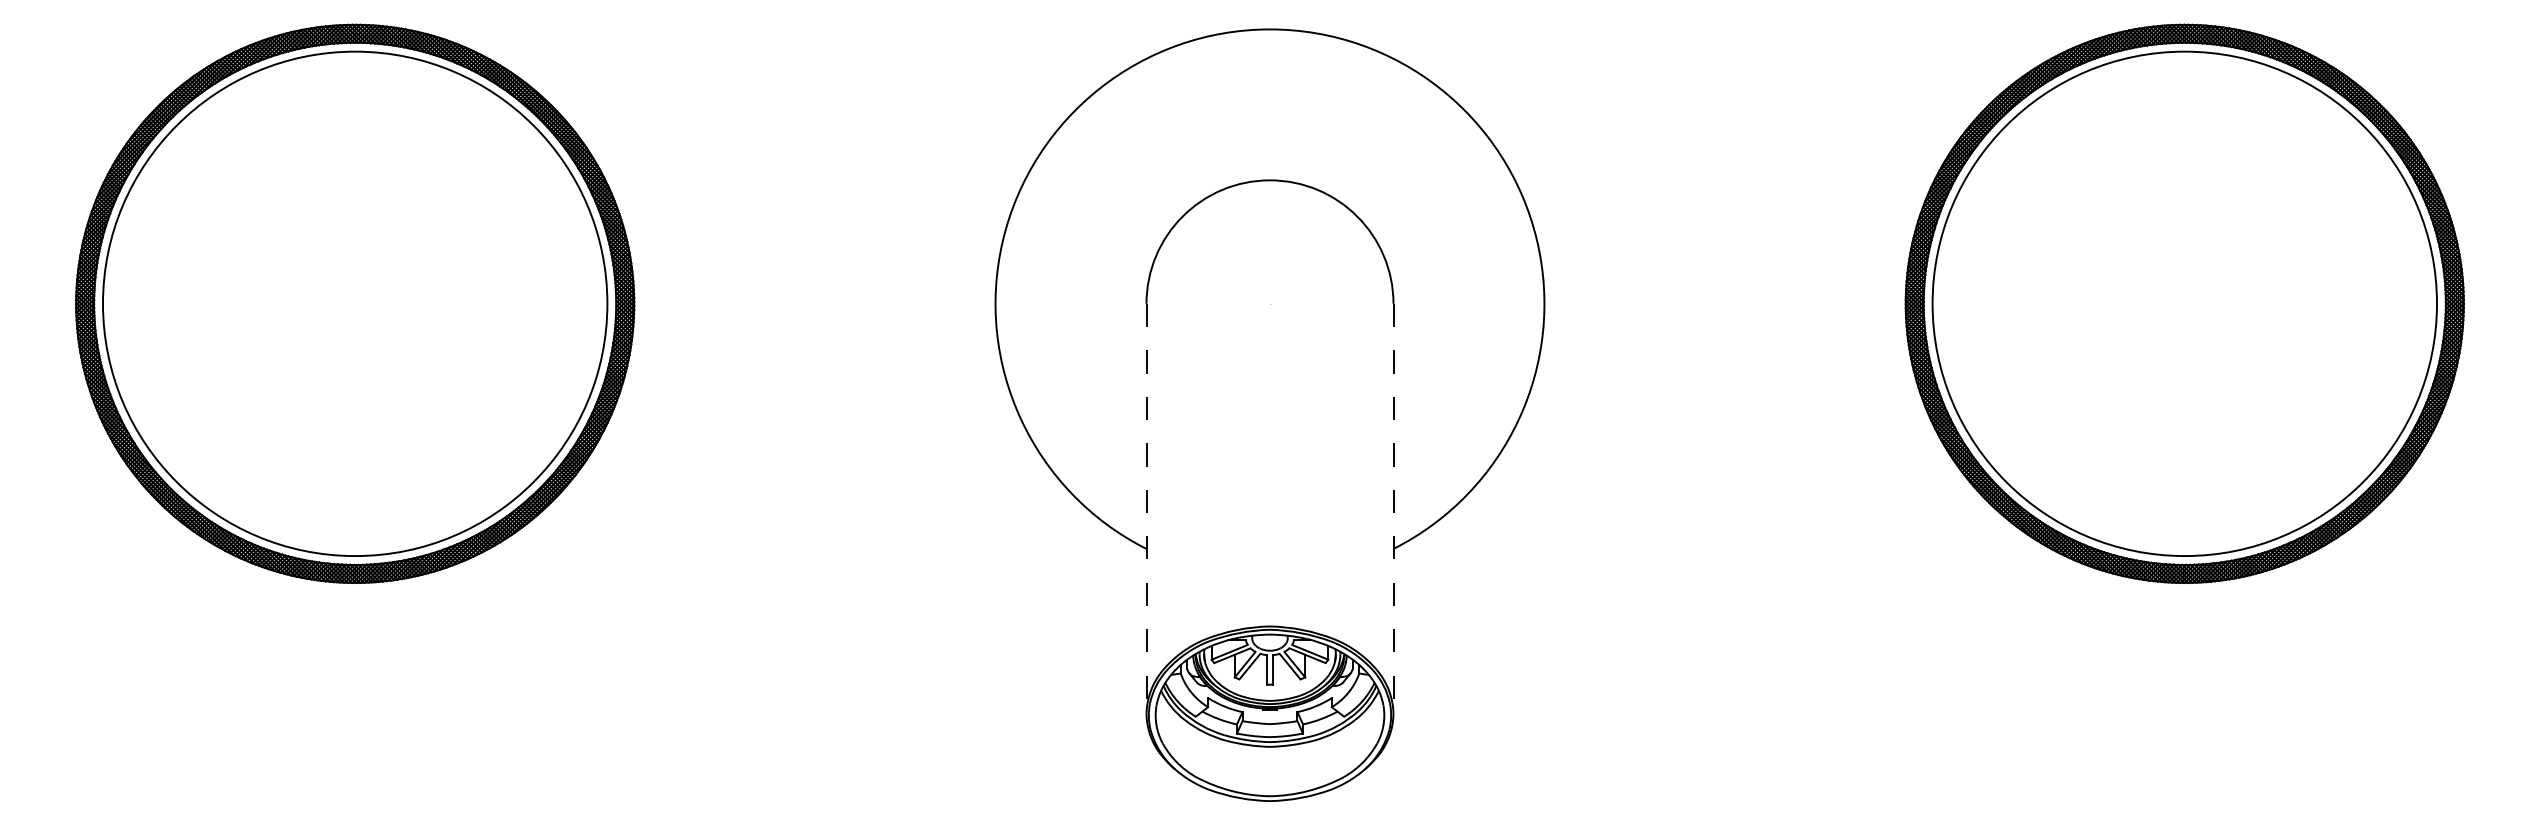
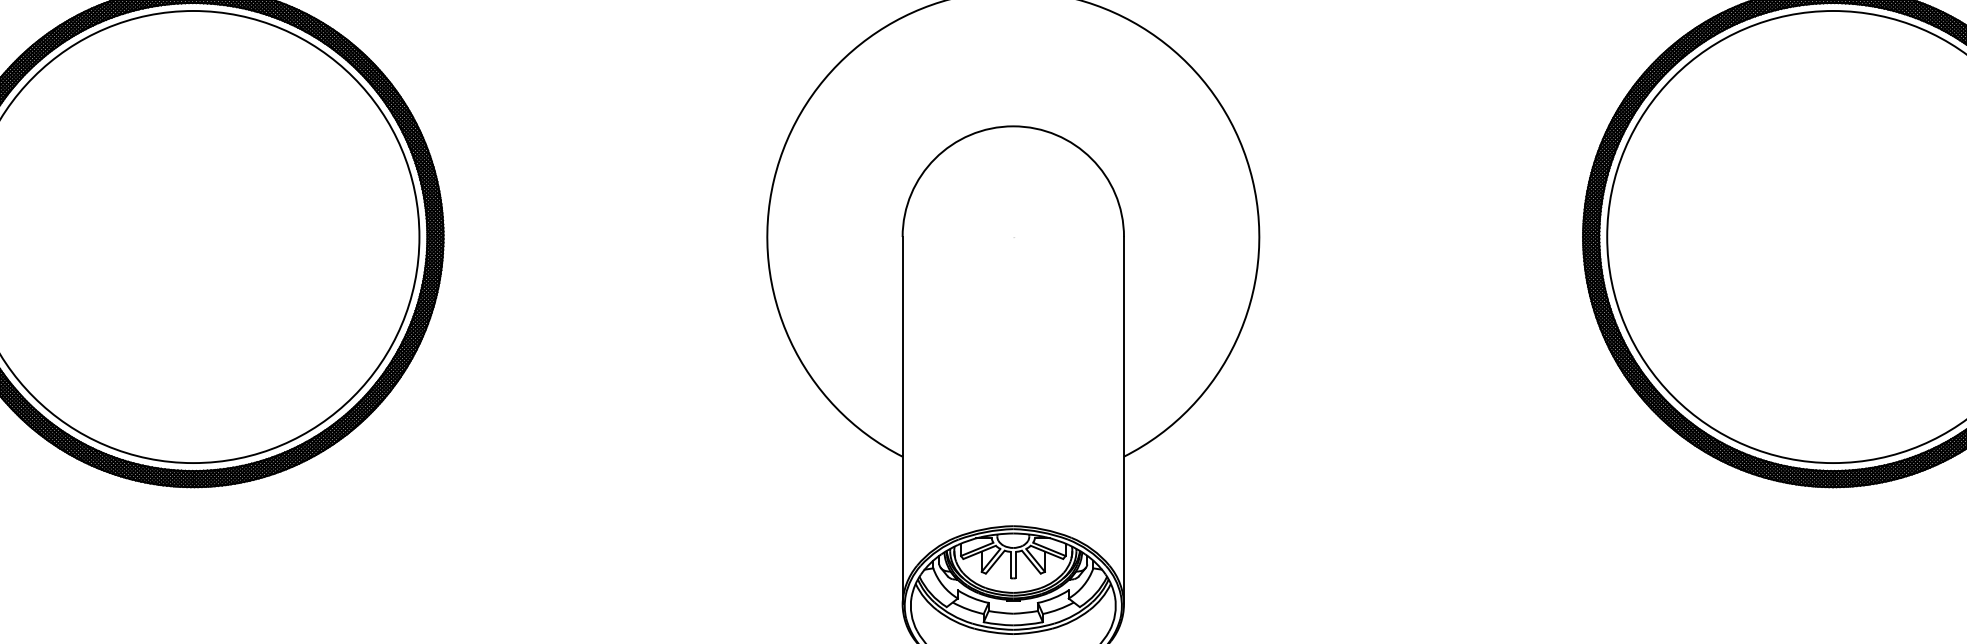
line: (1146, 508) -> (902, 420), dashed -> solid
line: (1393, 508) -> (1124, 420), dashed -> solid

